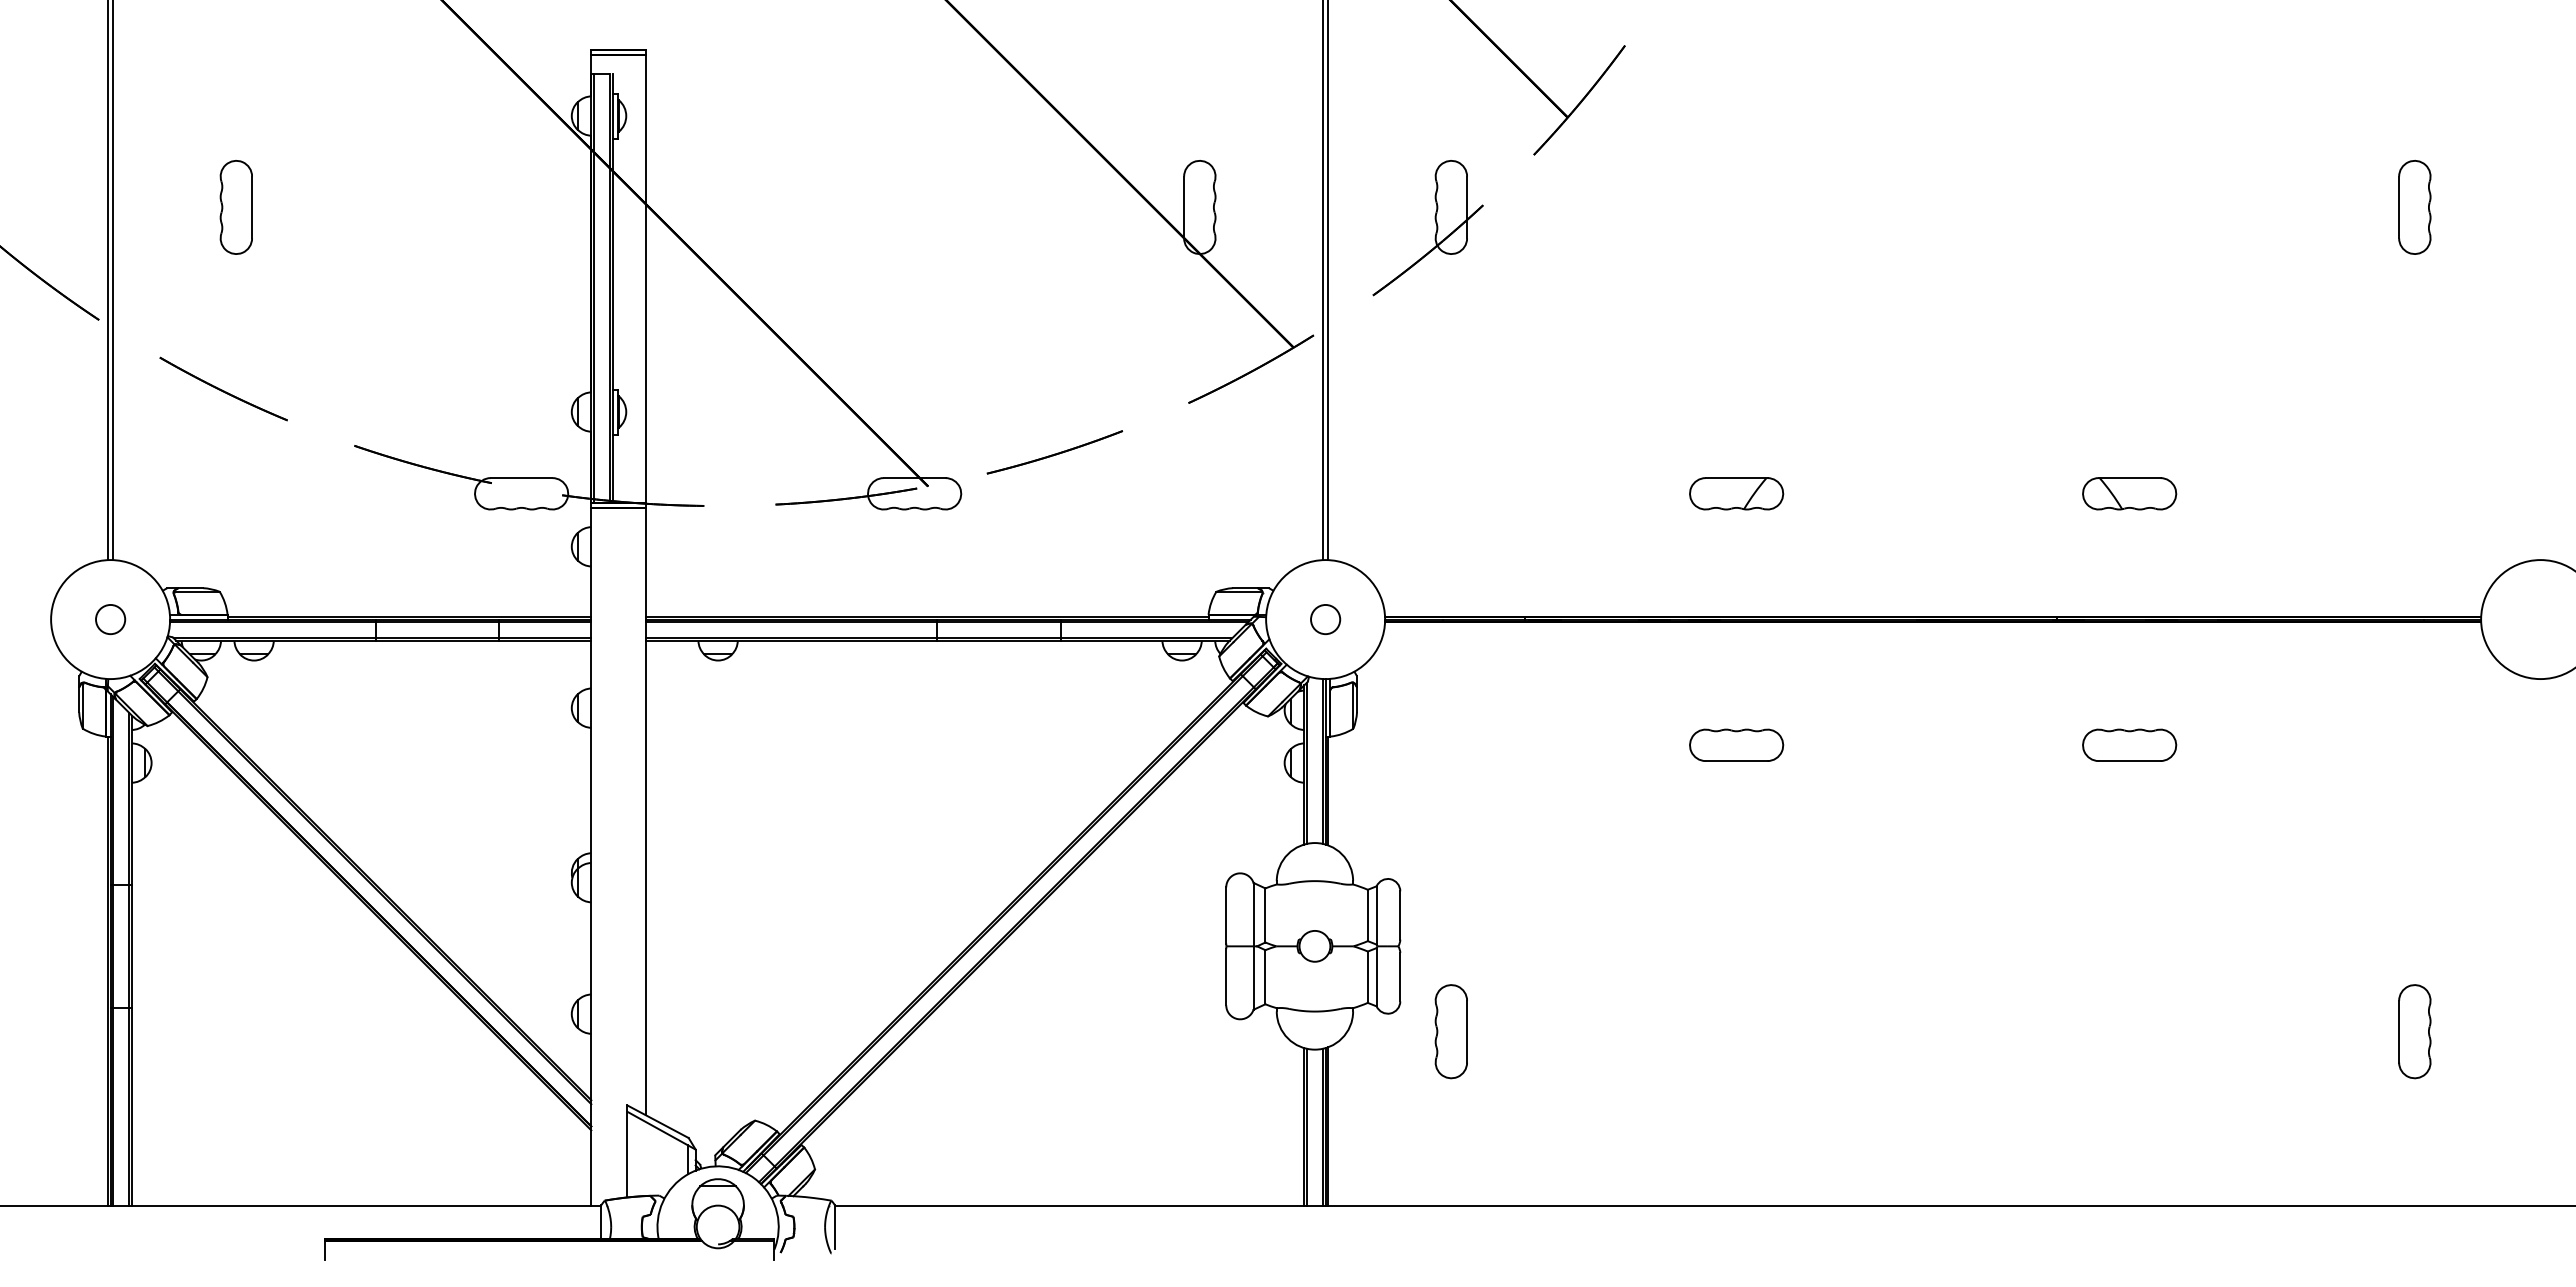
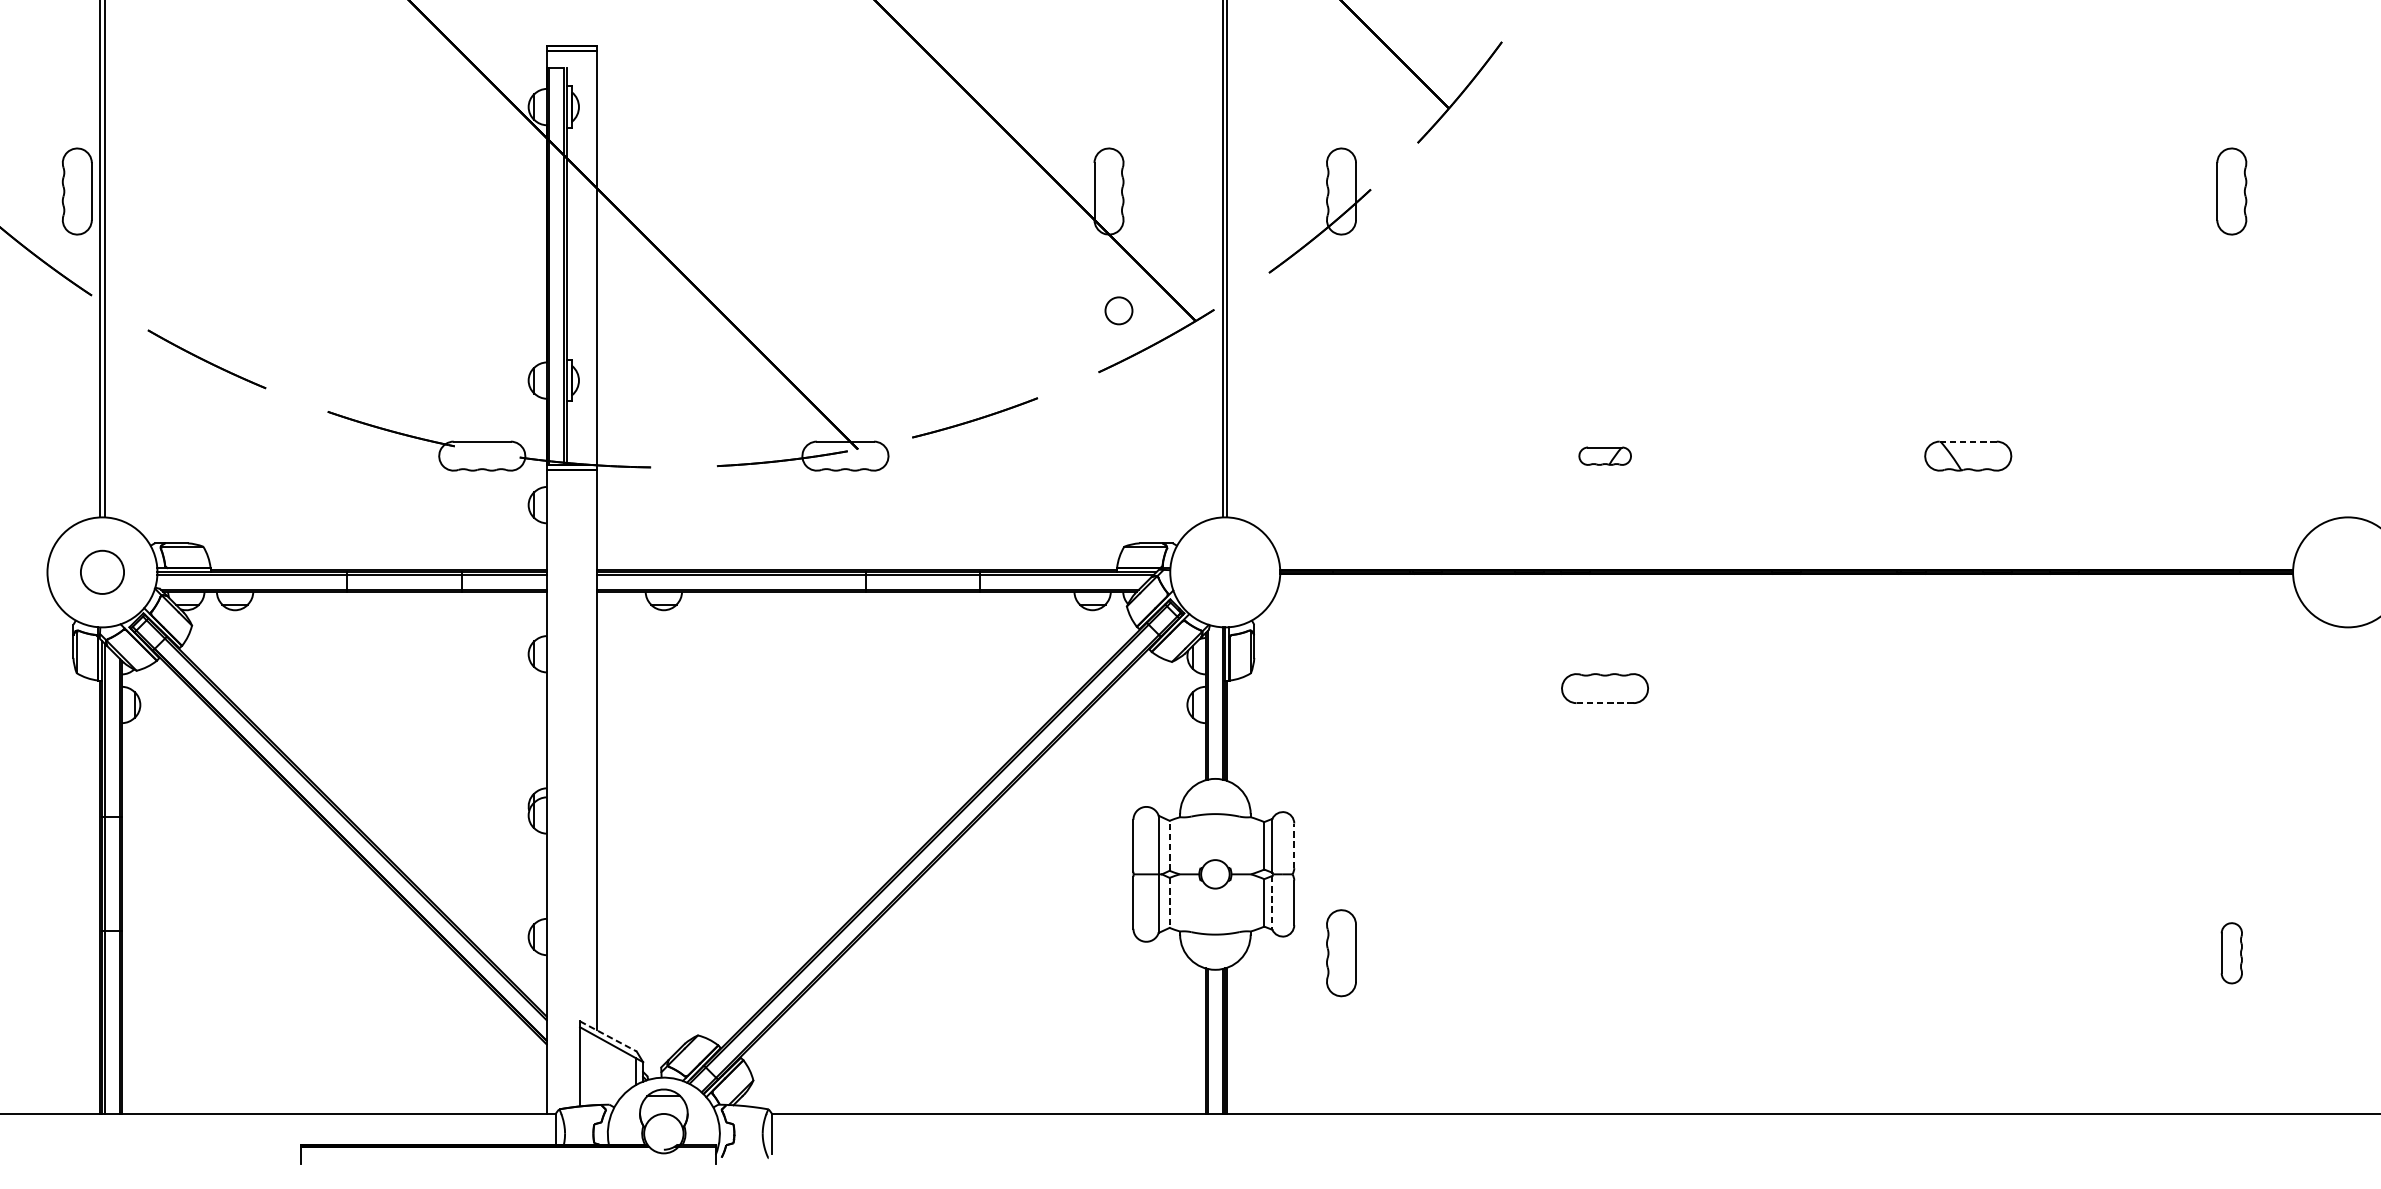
part: (235, 207) -> (76, 191), moved
line: (2129, 478) -> (1968, 442), solid -> dashed
part: (1736, 493) -> (1604, 455), size x0.6
circle: (110, 619) -> (102, 572), size x1.6
circle: (1325, 619) -> (1118, 310), moved
part: (2129, 744) -> (1968, 687), removed
line: (1736, 761) -> (1604, 703), solid -> dashed
line: (1265, 914) -> (1169, 844), solid -> dashed
line: (1400, 914) -> (1294, 844), solid -> dashed
line: (1265, 977) -> (1169, 903), solid -> dashed
line: (1376, 977) -> (1272, 903), solid -> dashed
part: (2414, 1031) -> (2231, 953), size x0.7
line: (658, 1121) -> (608, 1036), solid -> dashed

